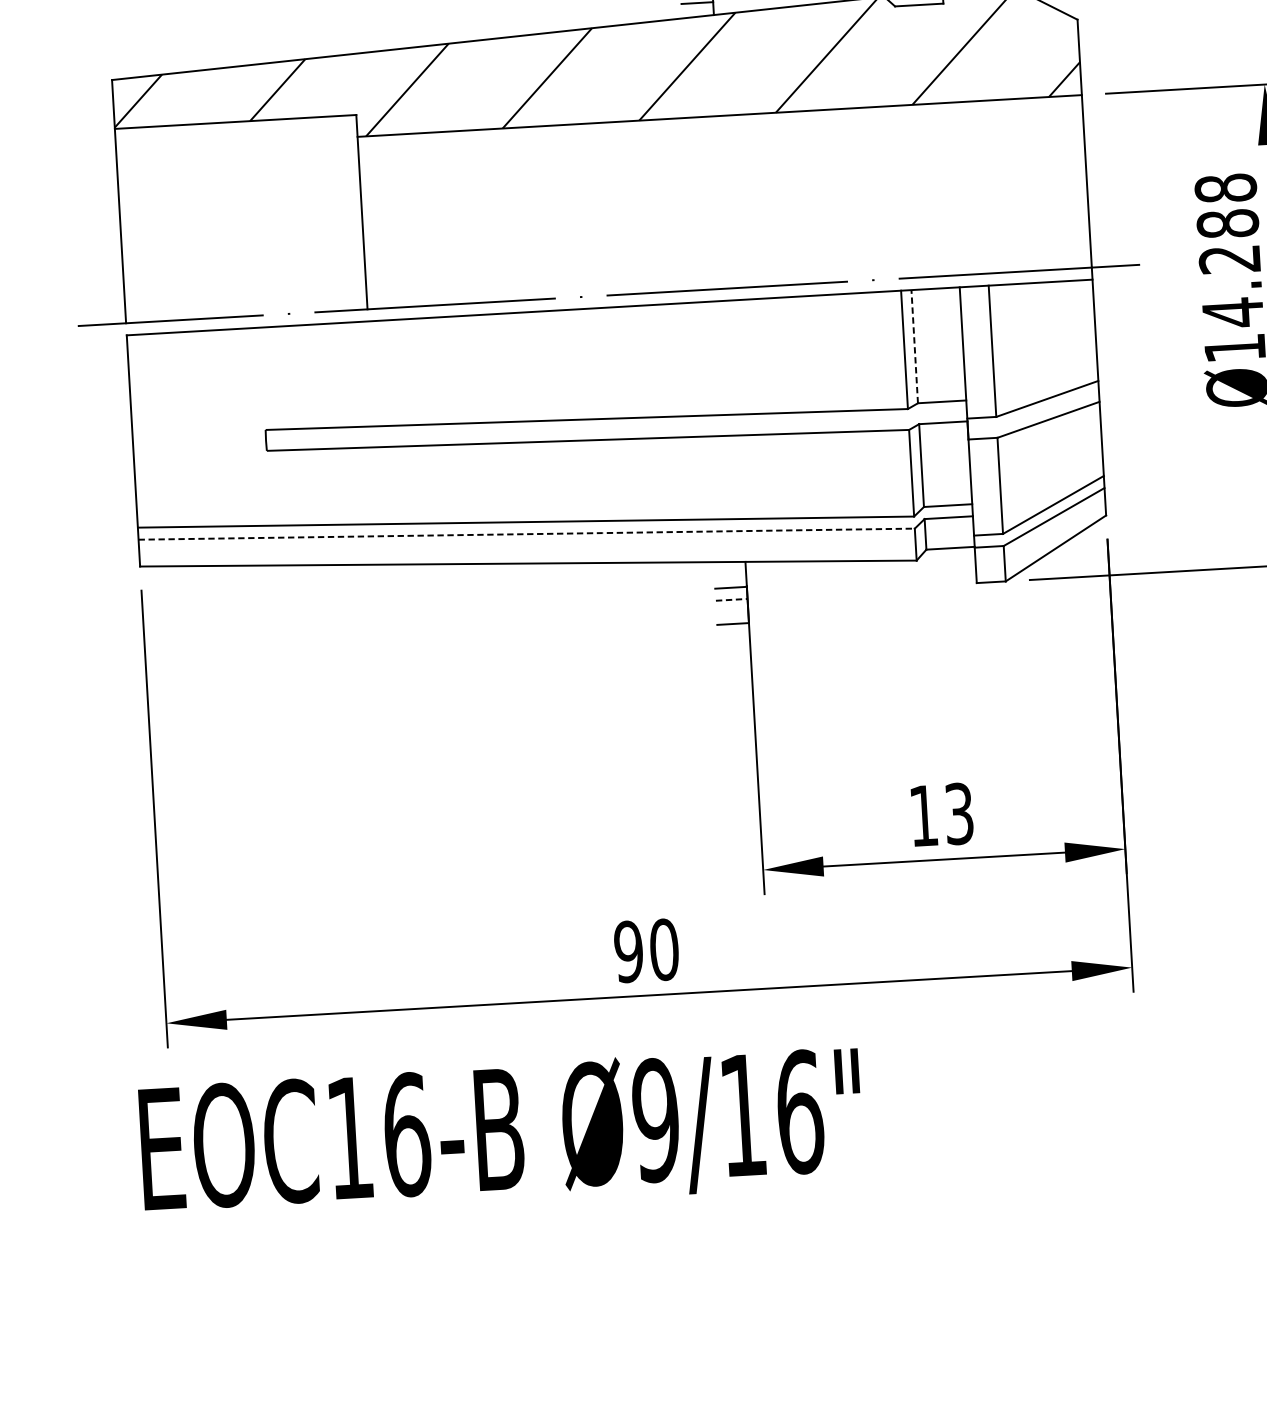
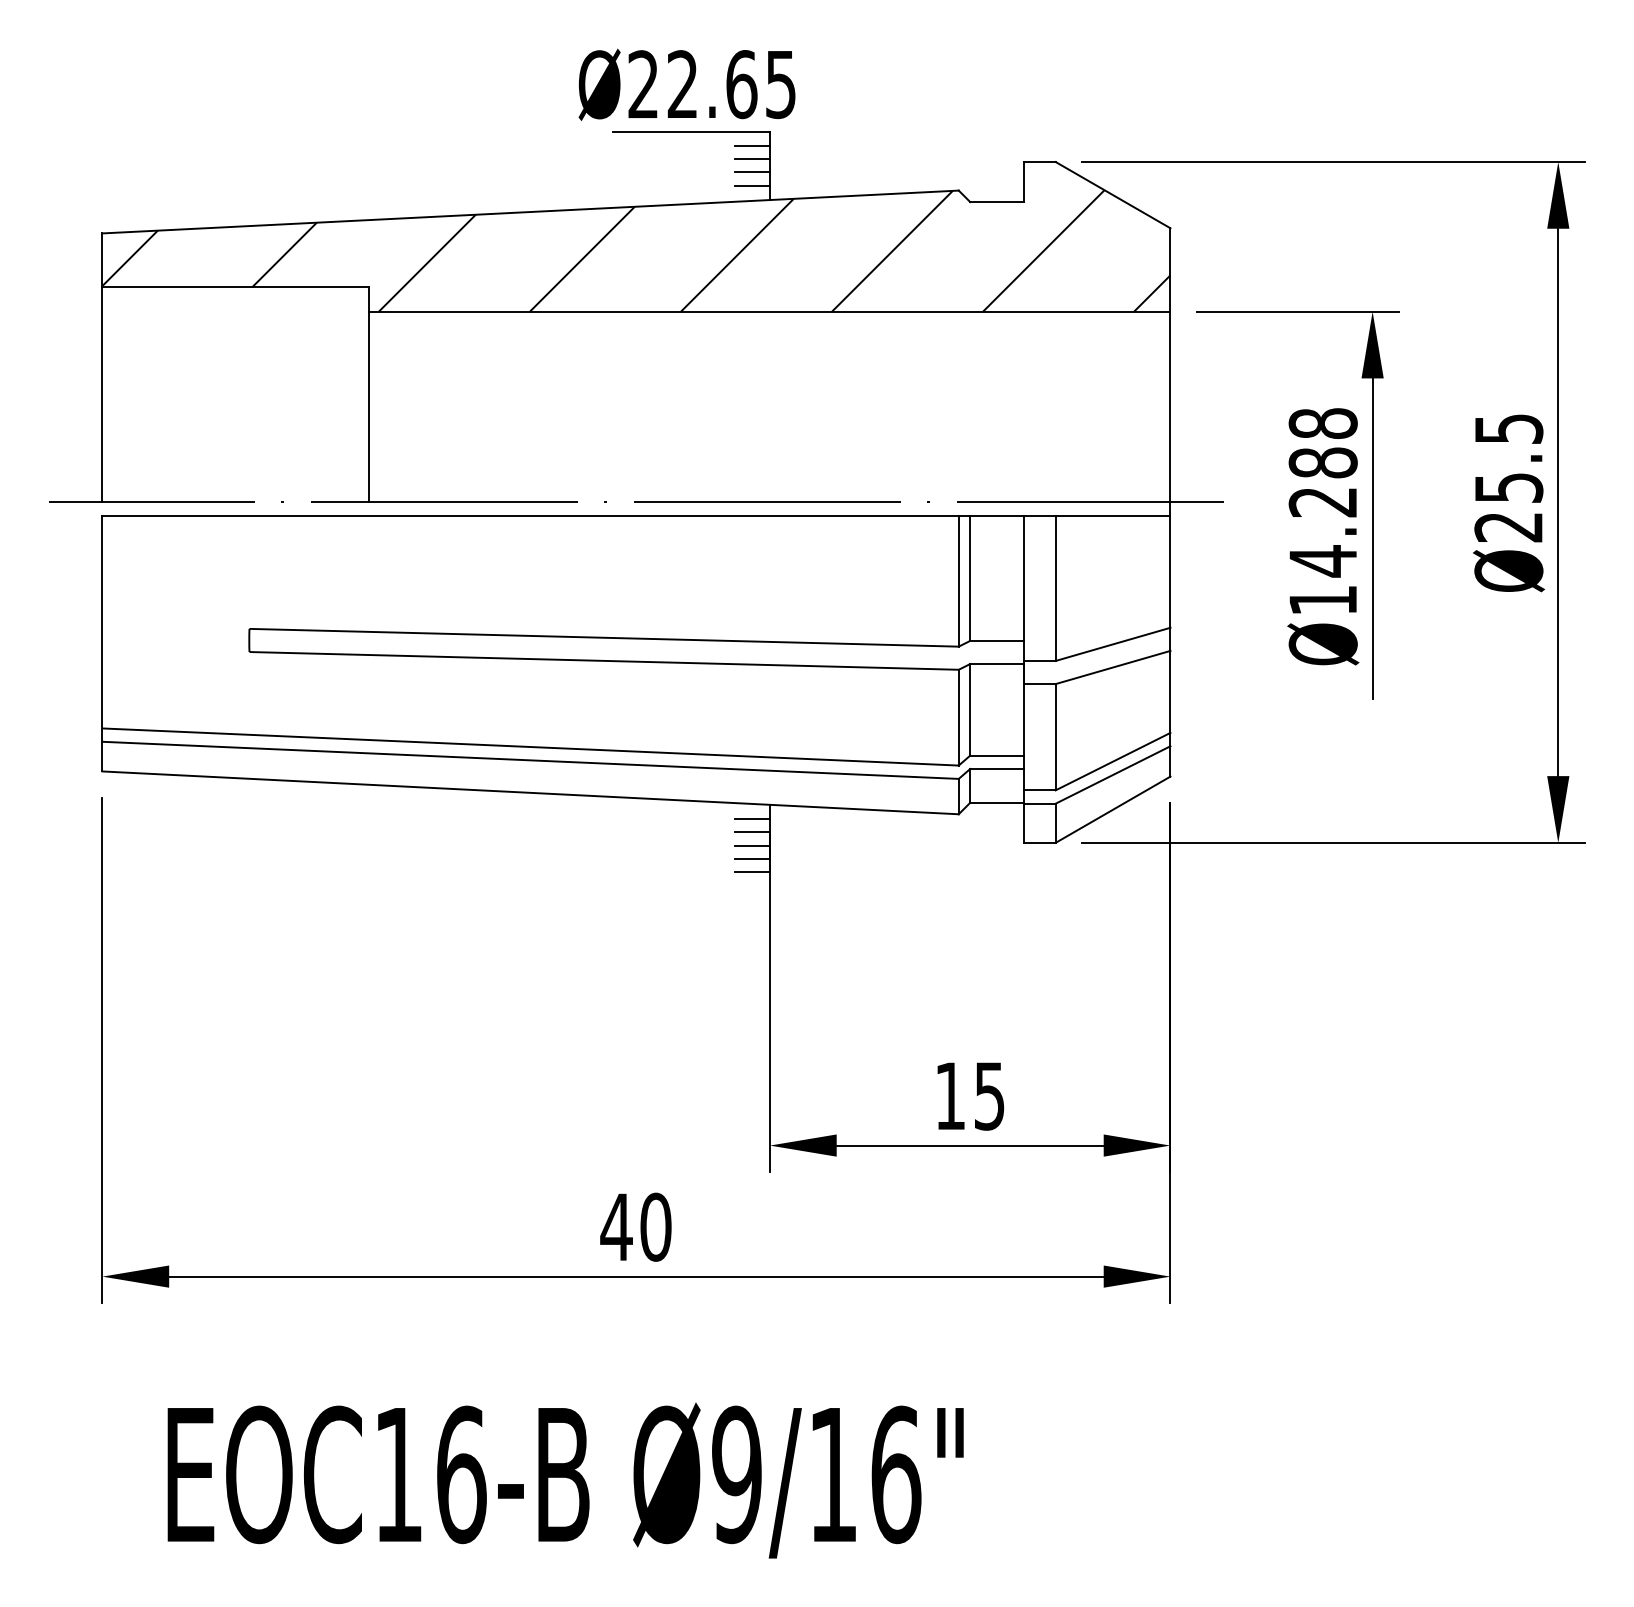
line: (914, 346) -> (970, 578), dashed -> solid
line: (527, 534) -> (531, 760), dashed -> solid
line: (729, 576) -> (751, 819), added
line: (731, 599) -> (752, 845), dashed -> solid
line: (731, 612) -> (751, 859), added
text: (959, 813) -> (989, 1095), 13 -> 15
text: (628, 951) -> (616, 1226), 90 -> 40
text: (501, 1134) -> (565, 1480), moved

